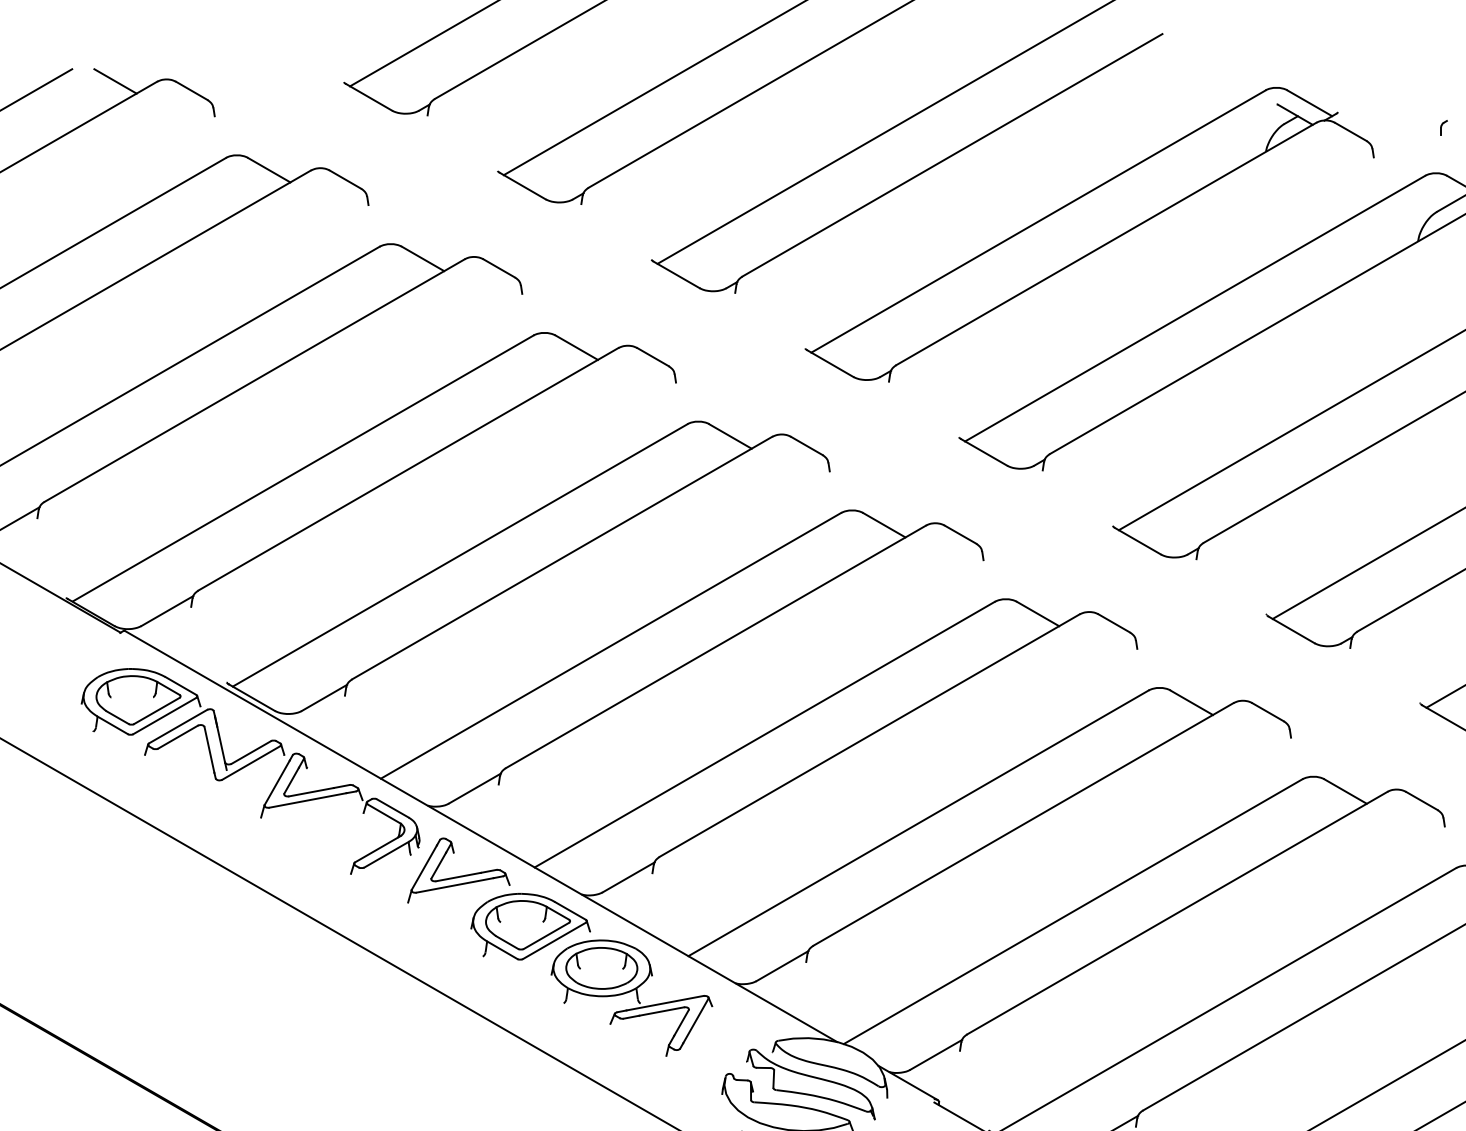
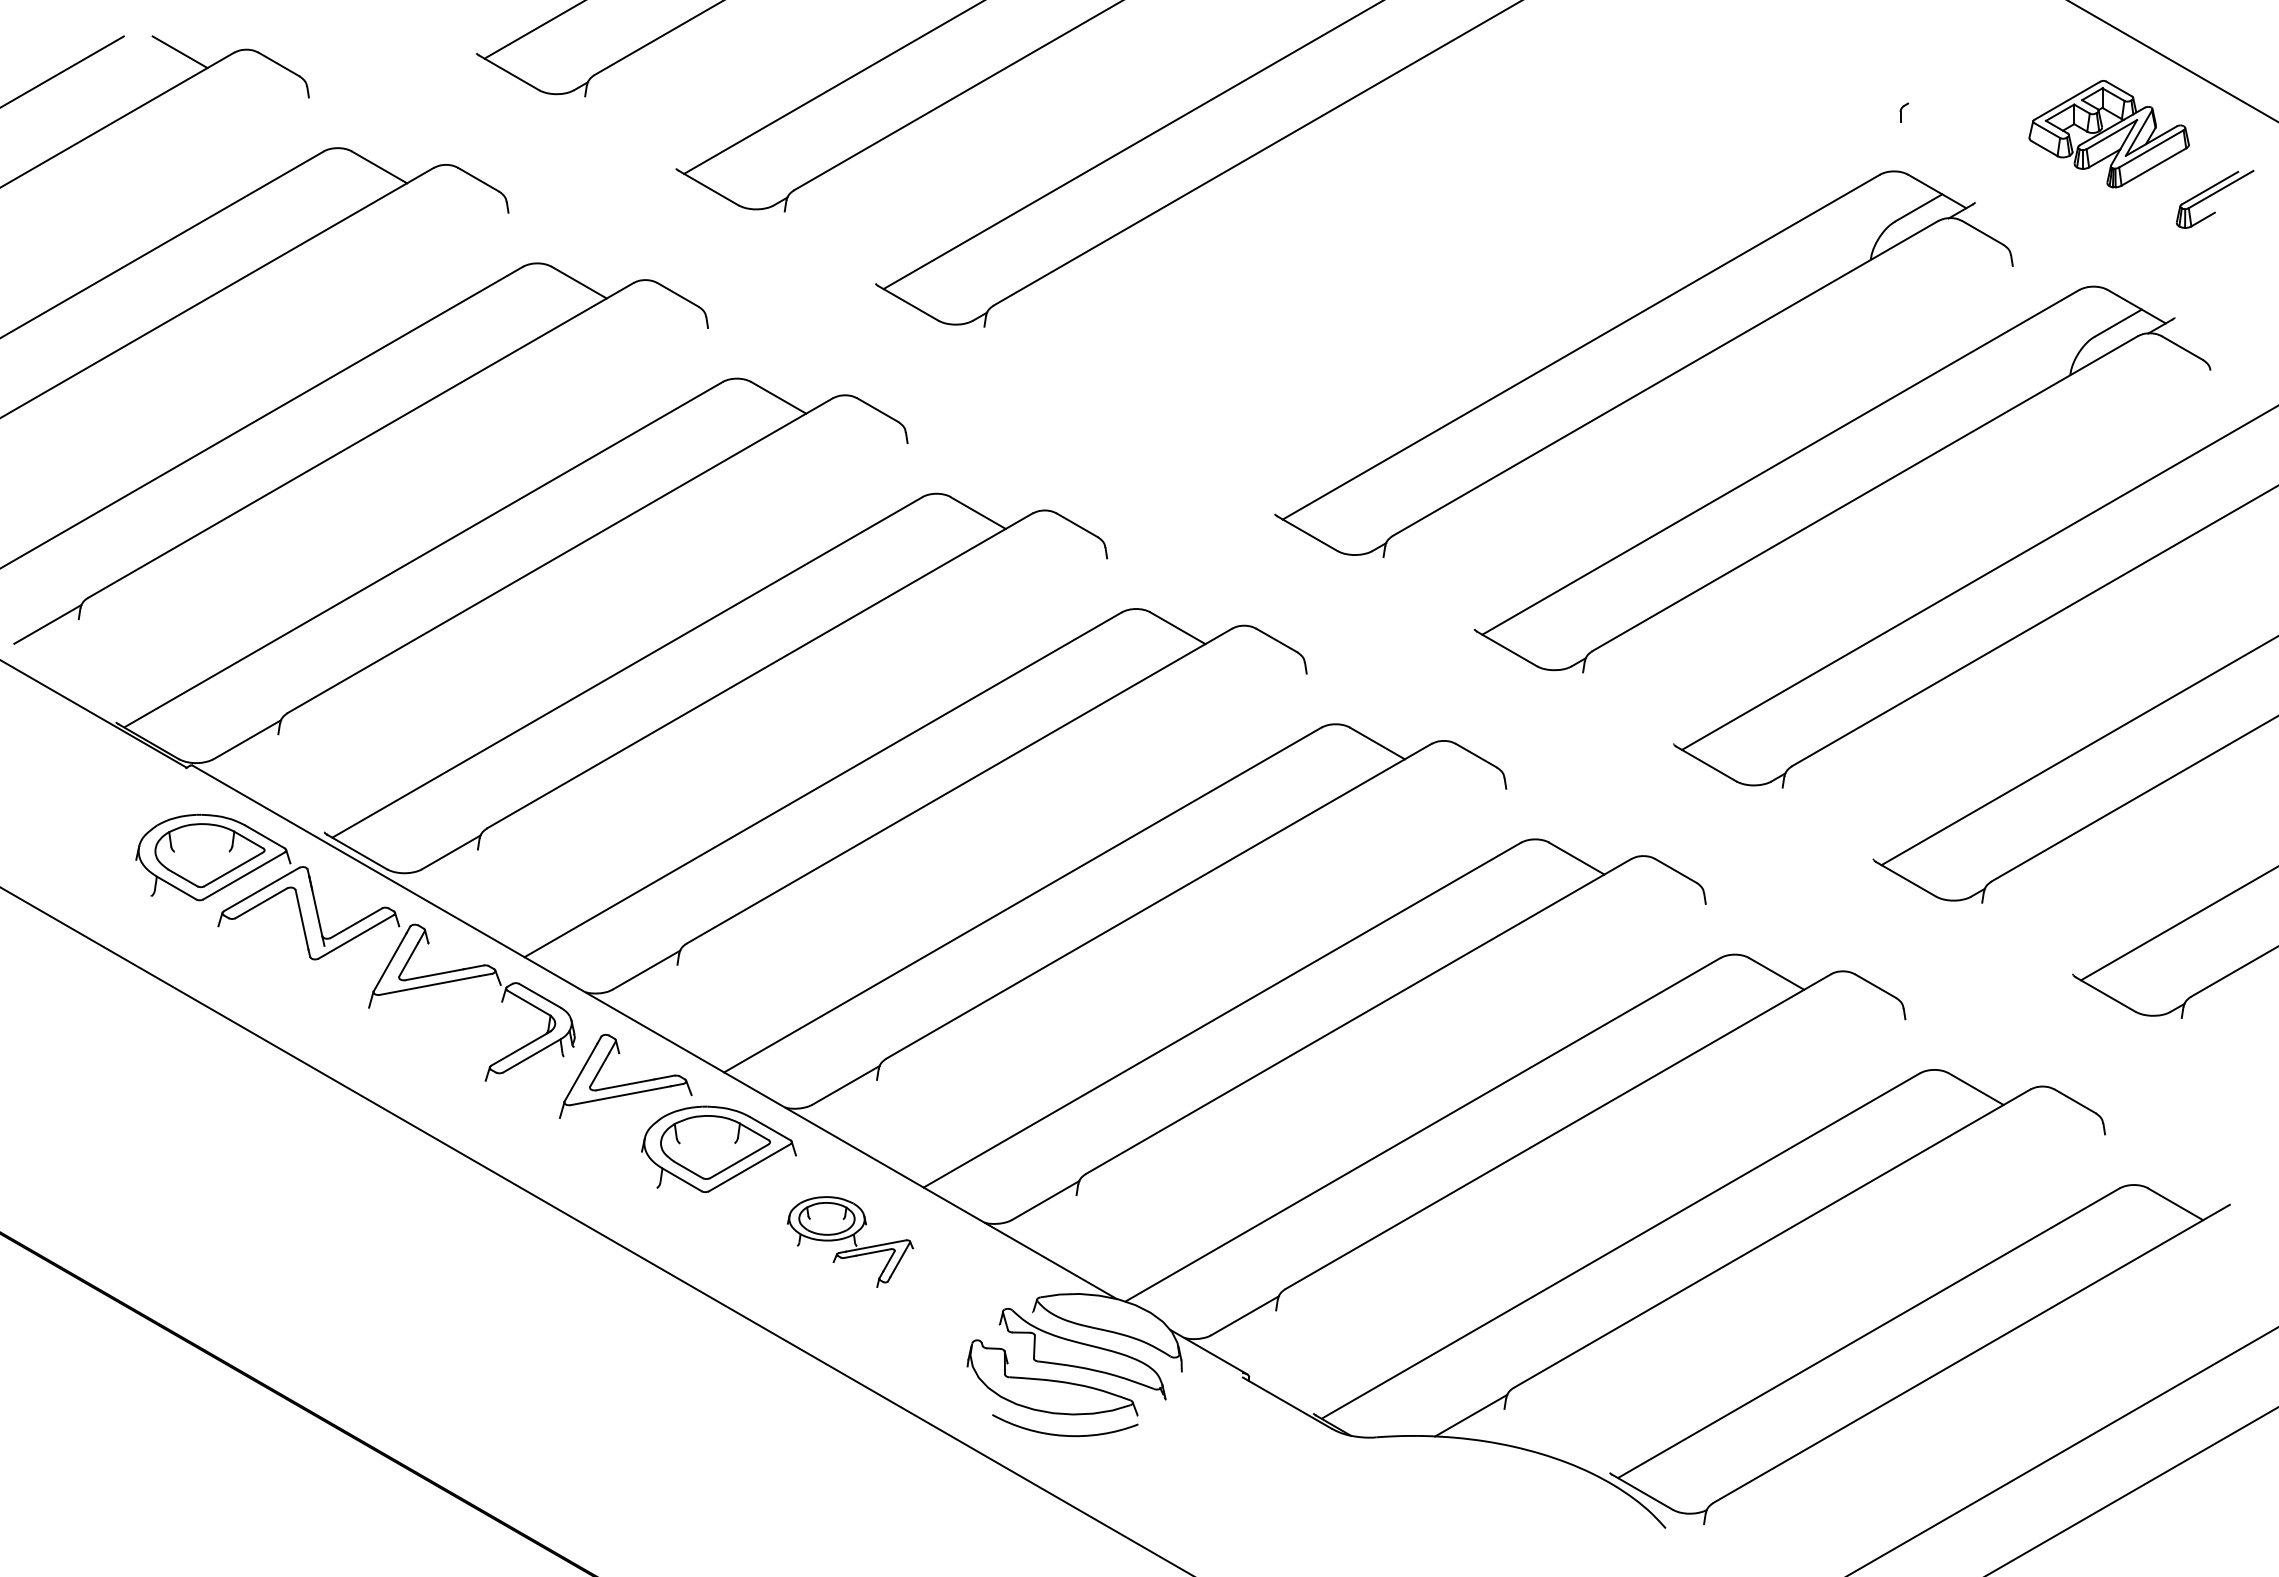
part: (1089, 234) -> (1444, 250), removed
part: (632, 997) -> (850, 1241), size x0.6

